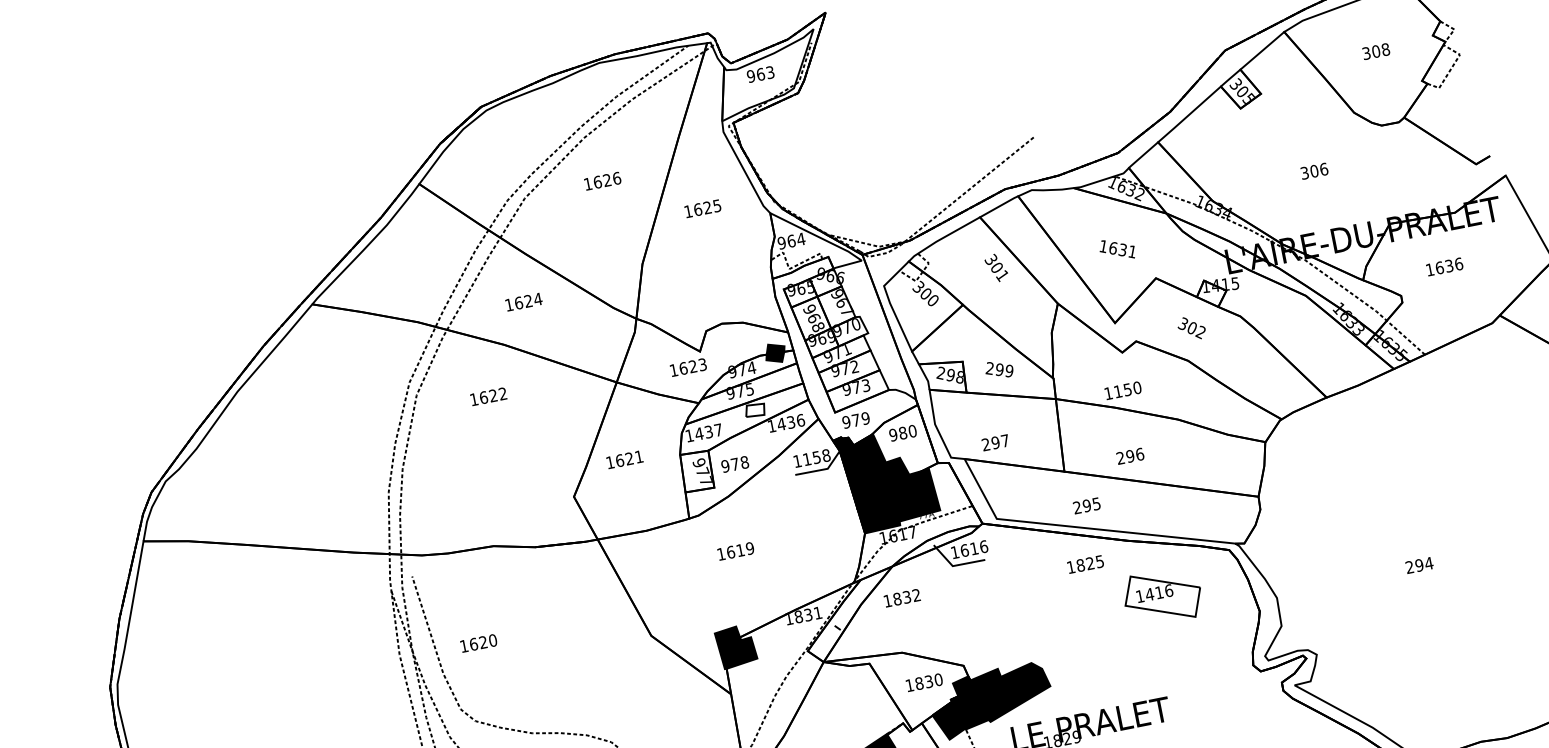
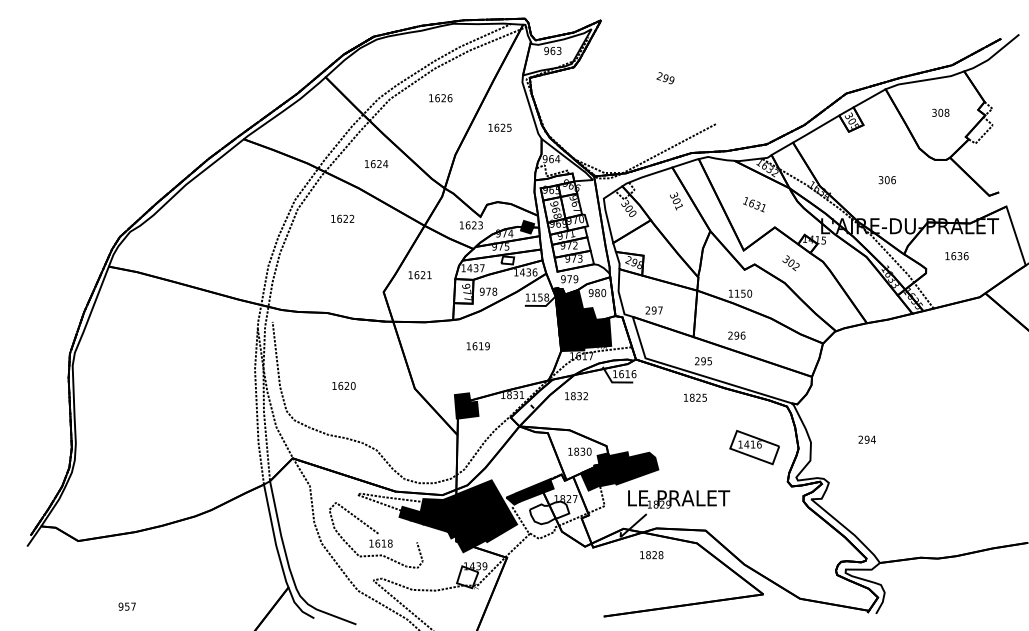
text: (999, 370) -> (665, 78), moved
text: (1418, 565) -> (866, 439), moved
part: (1162, 596) -> (754, 447), moved
text: (477, 642) -> (343, 385), moved

